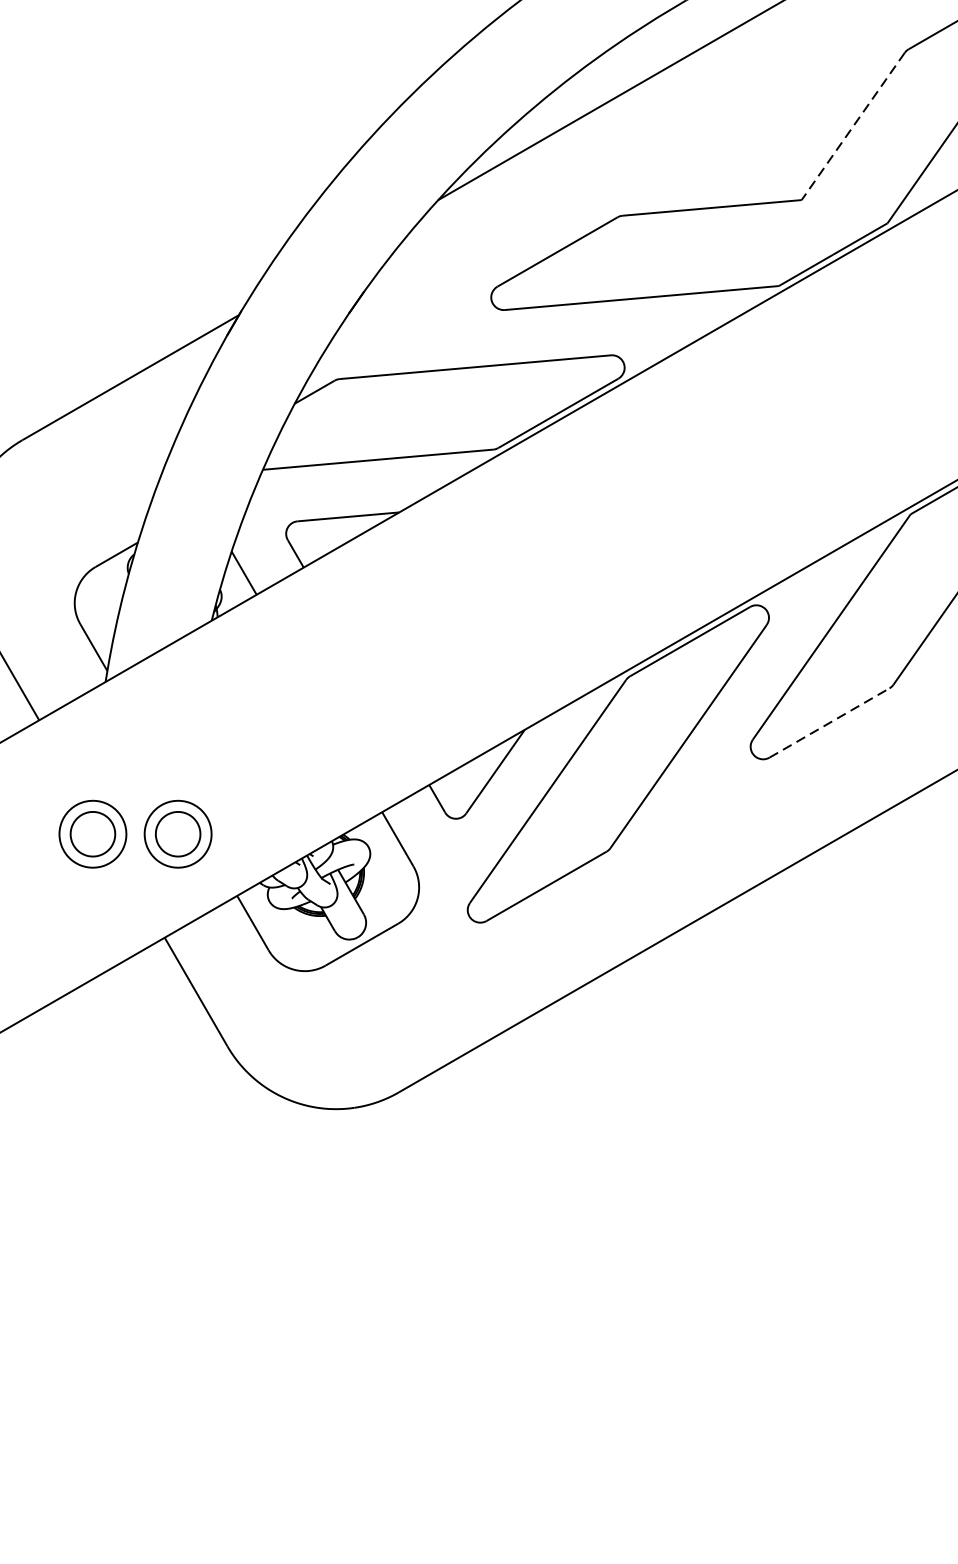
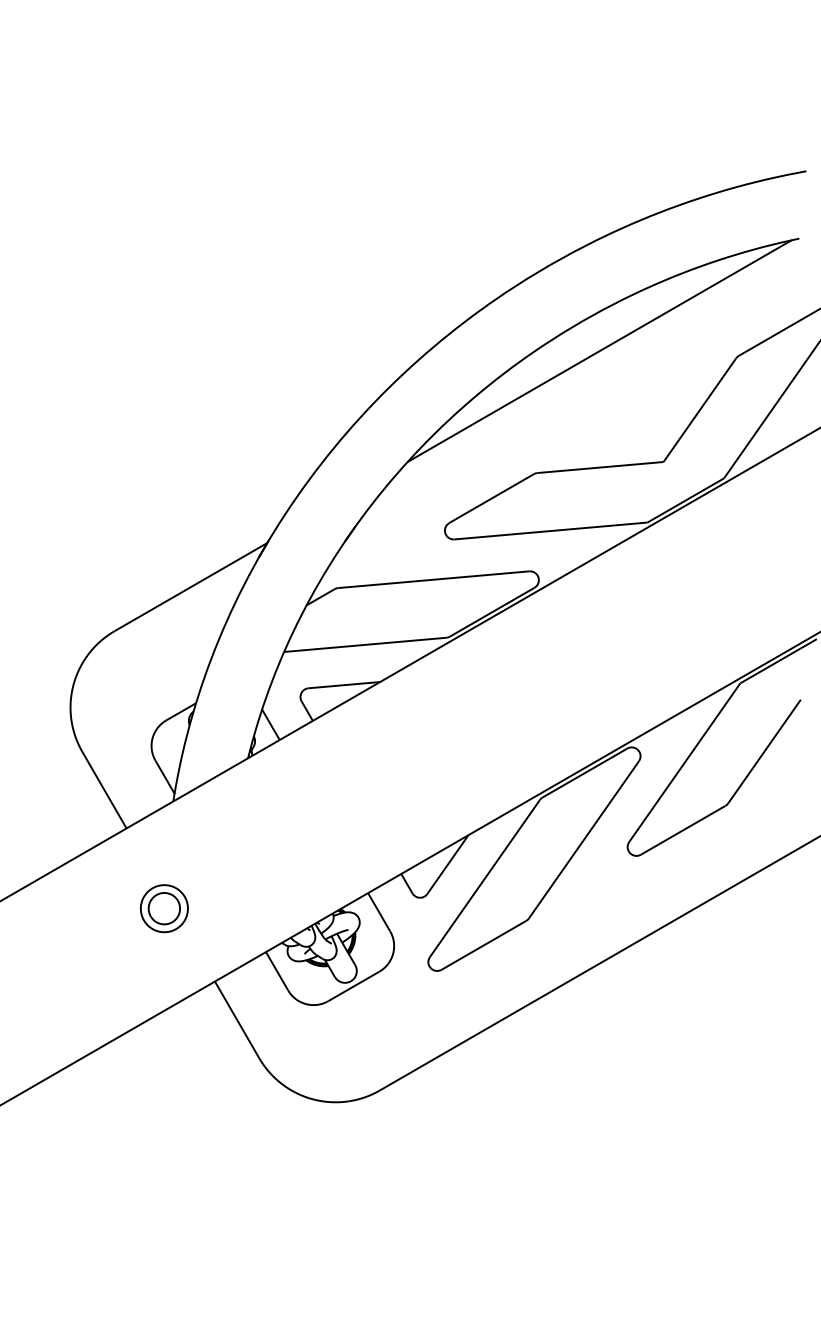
line: (852, 126) -> (699, 410), dashed -> solid
line: (829, 723) -> (683, 830), dashed -> solid
part: (178, 834) -> (224, 908), removed

